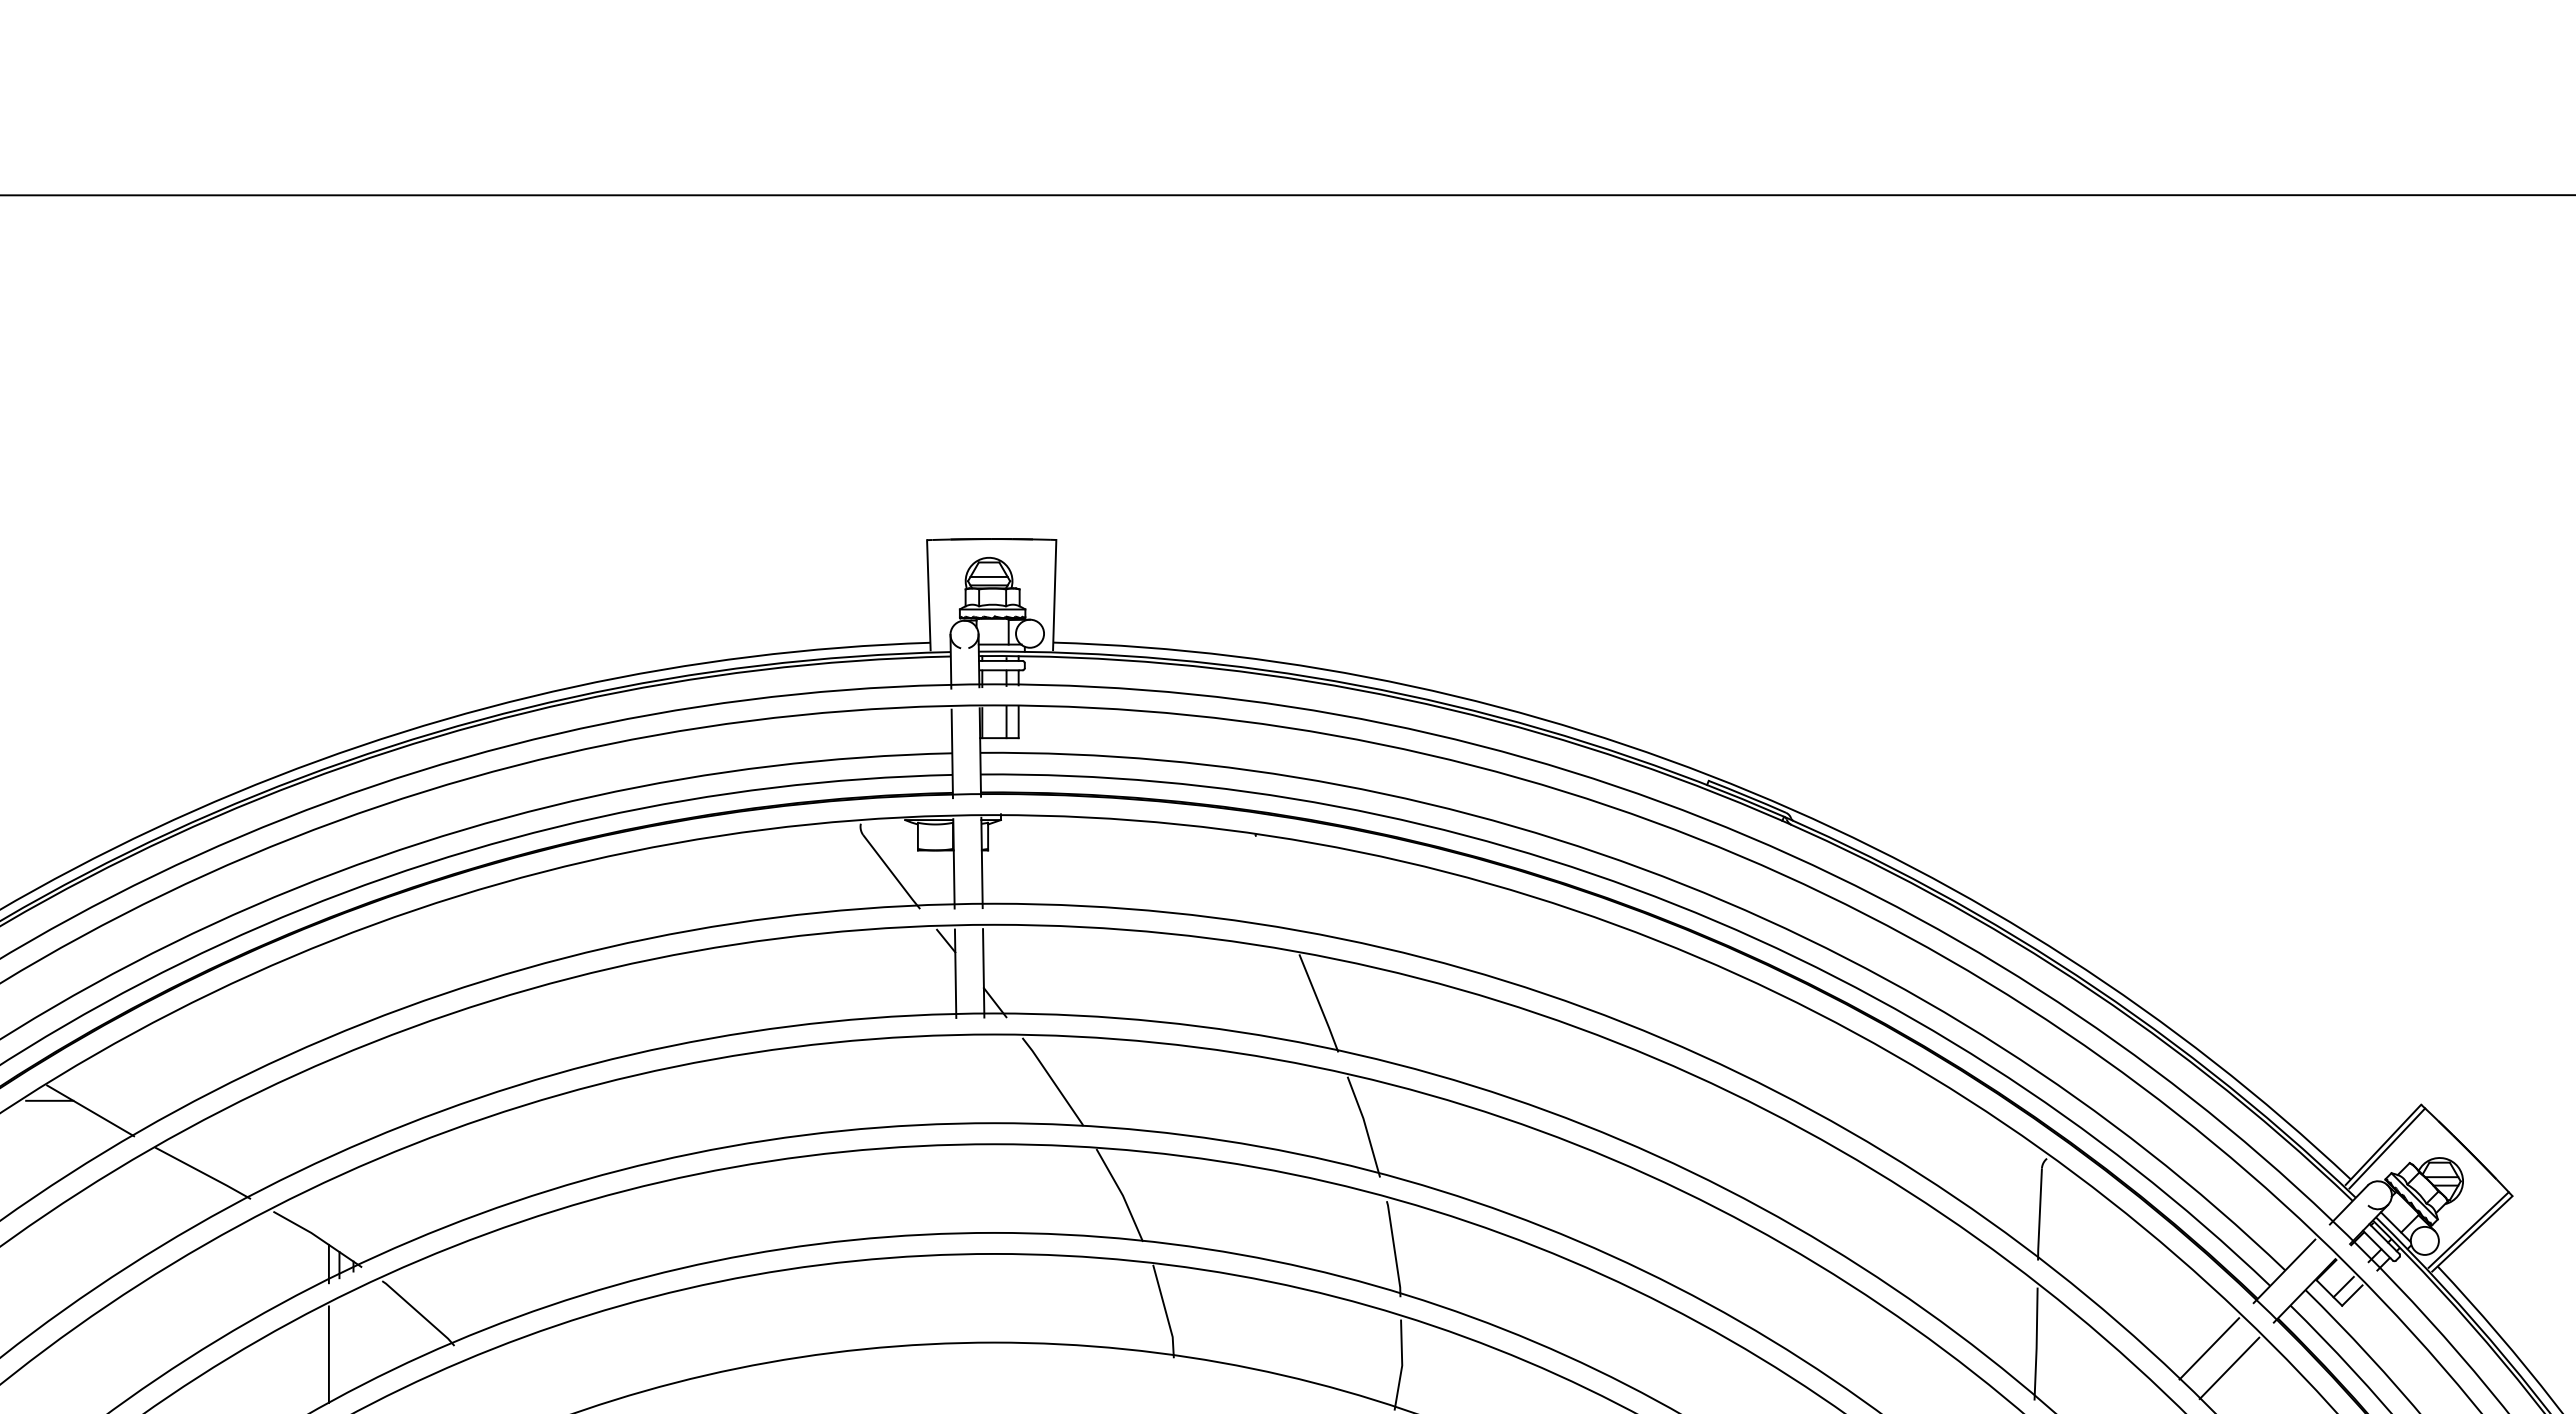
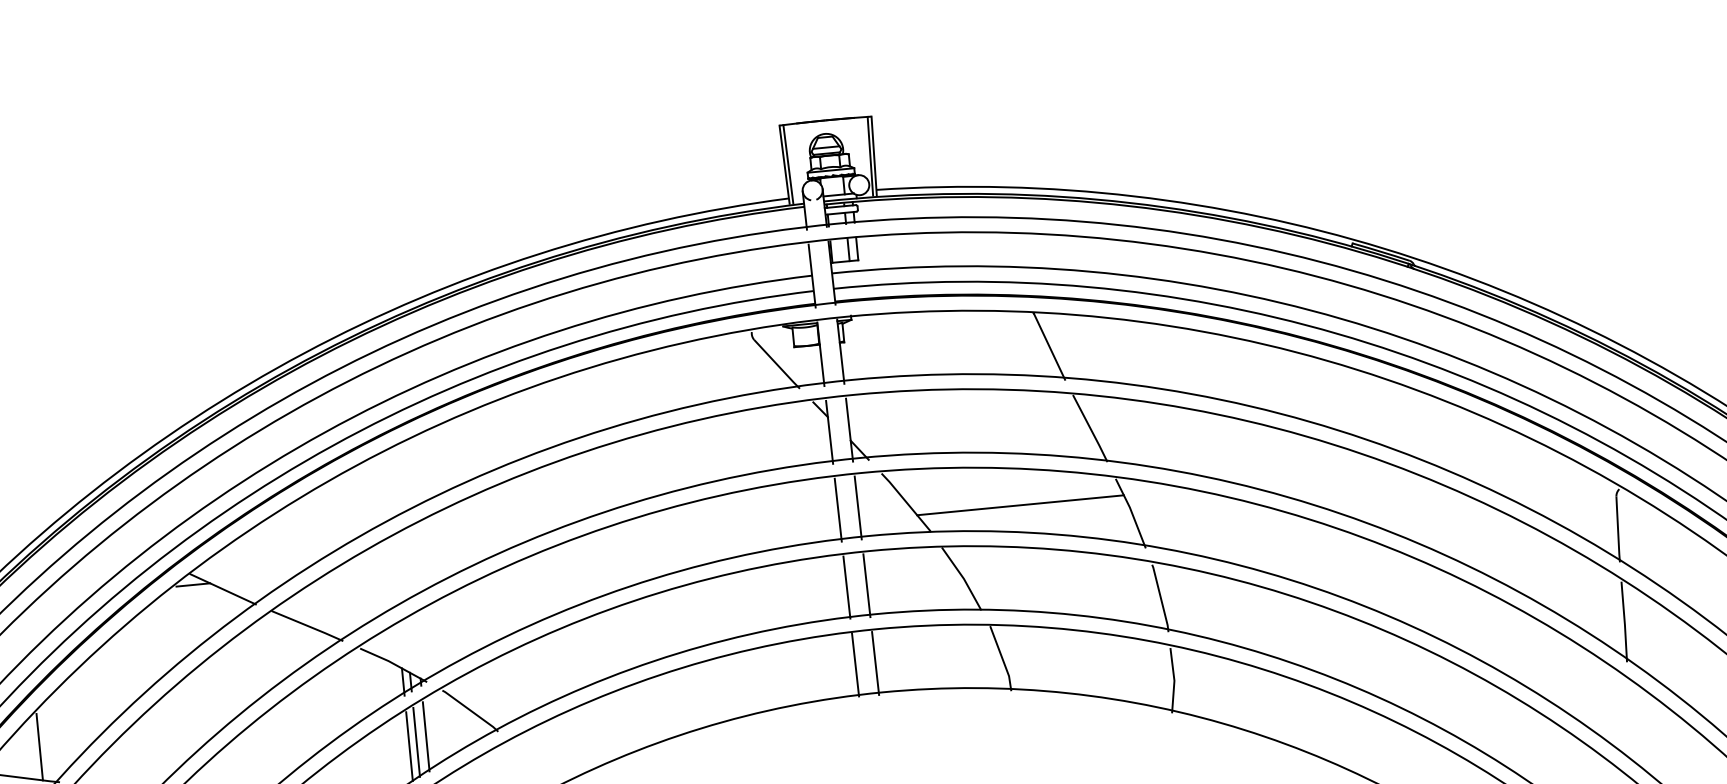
line: (1048, 594) -> (869, 155), added
line: (933, 595) -> (787, 164), added
line: (1272, 883) -> (1049, 346), added
line: (956, 1082) -> (837, 509), added
line: (985, 1082) -> (858, 507), added
line: (1211, 1100) -> (1020, 505), added
line: (958, 1191) -> (846, 587), added
line: (986, 1191) -> (866, 585), added
line: (960, 1300) -> (855, 664), added
line: (988, 1301) -> (875, 663), added
line: (353, 1342) -> (426, 736), added
line: (339, 1349) -> (416, 742), added

